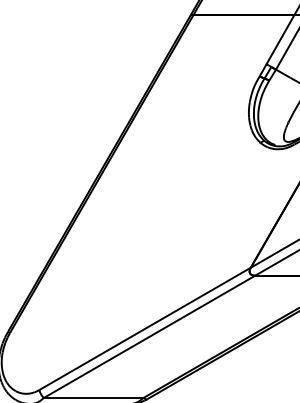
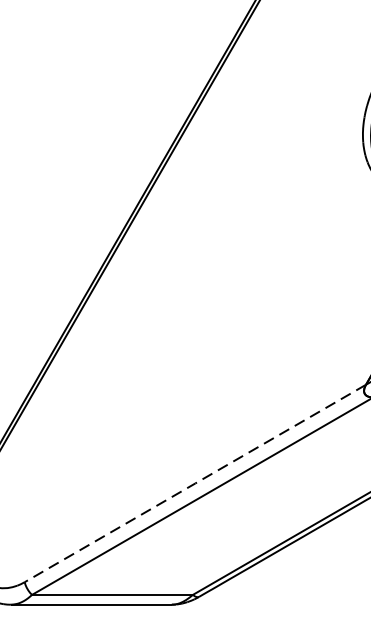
line: (145, 328) -> (196, 482), solid -> dashed

